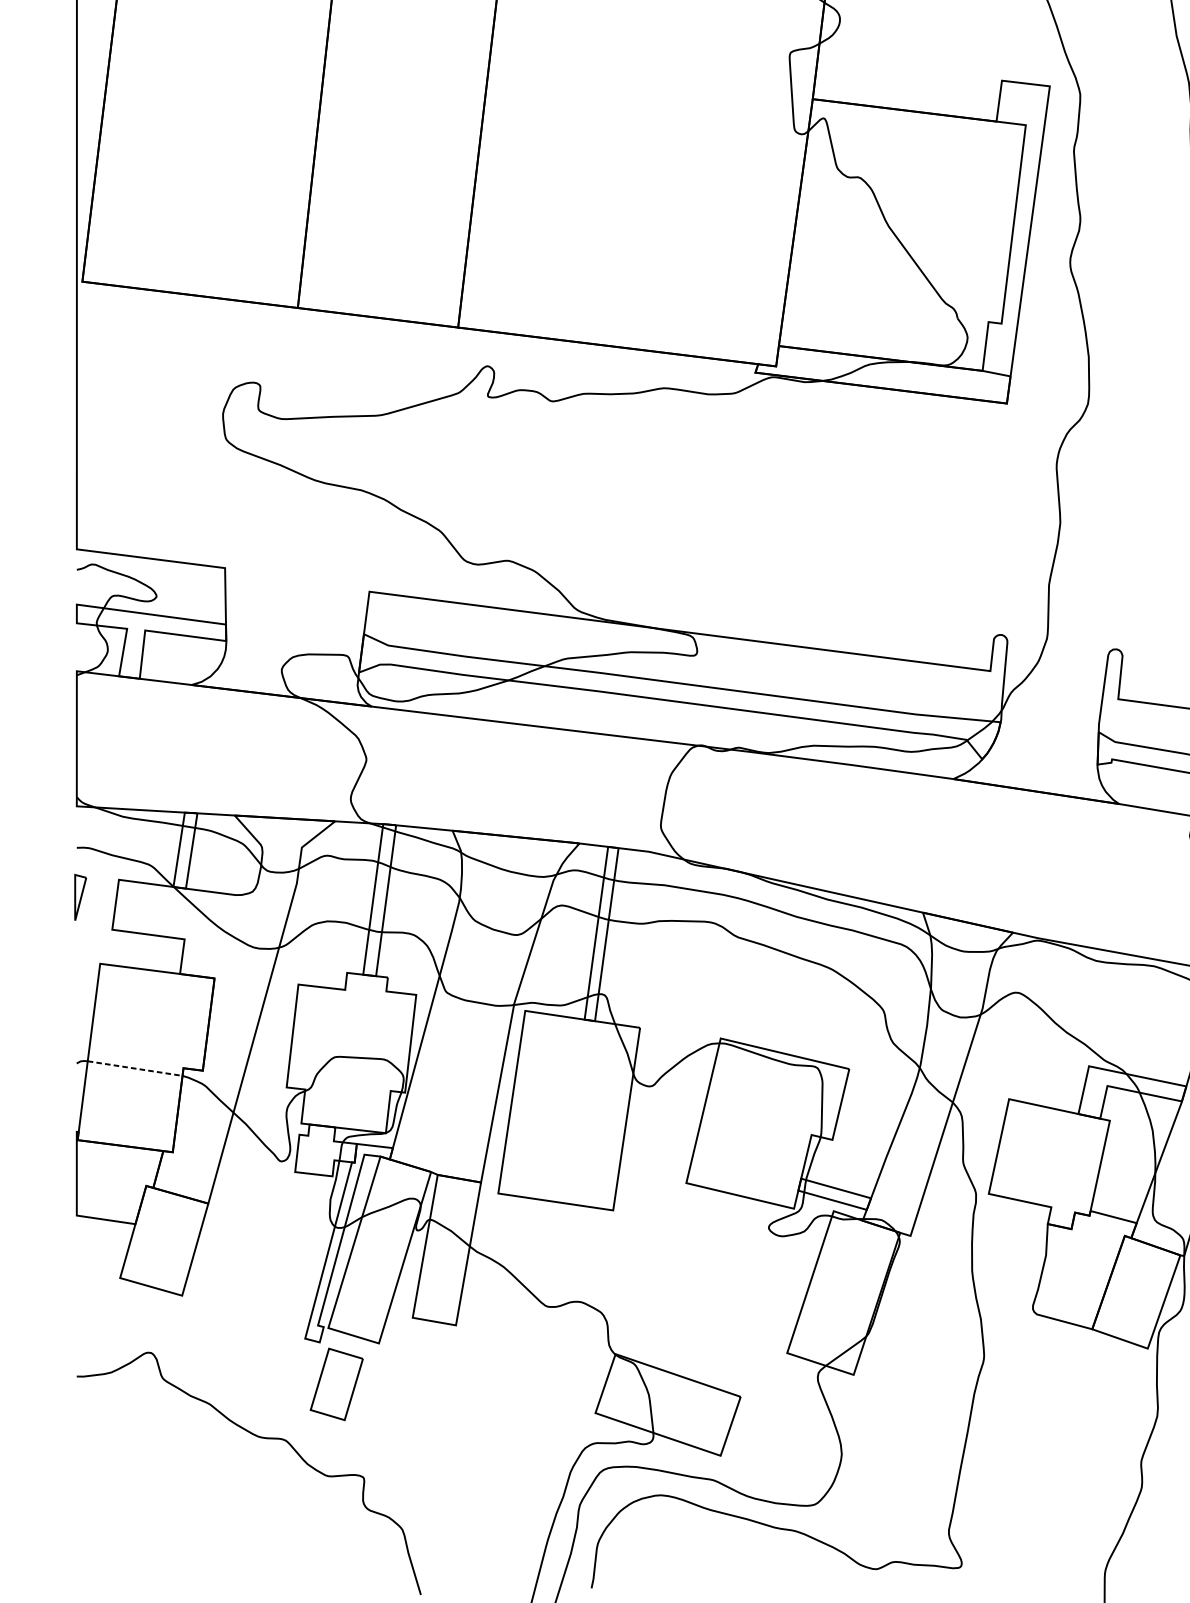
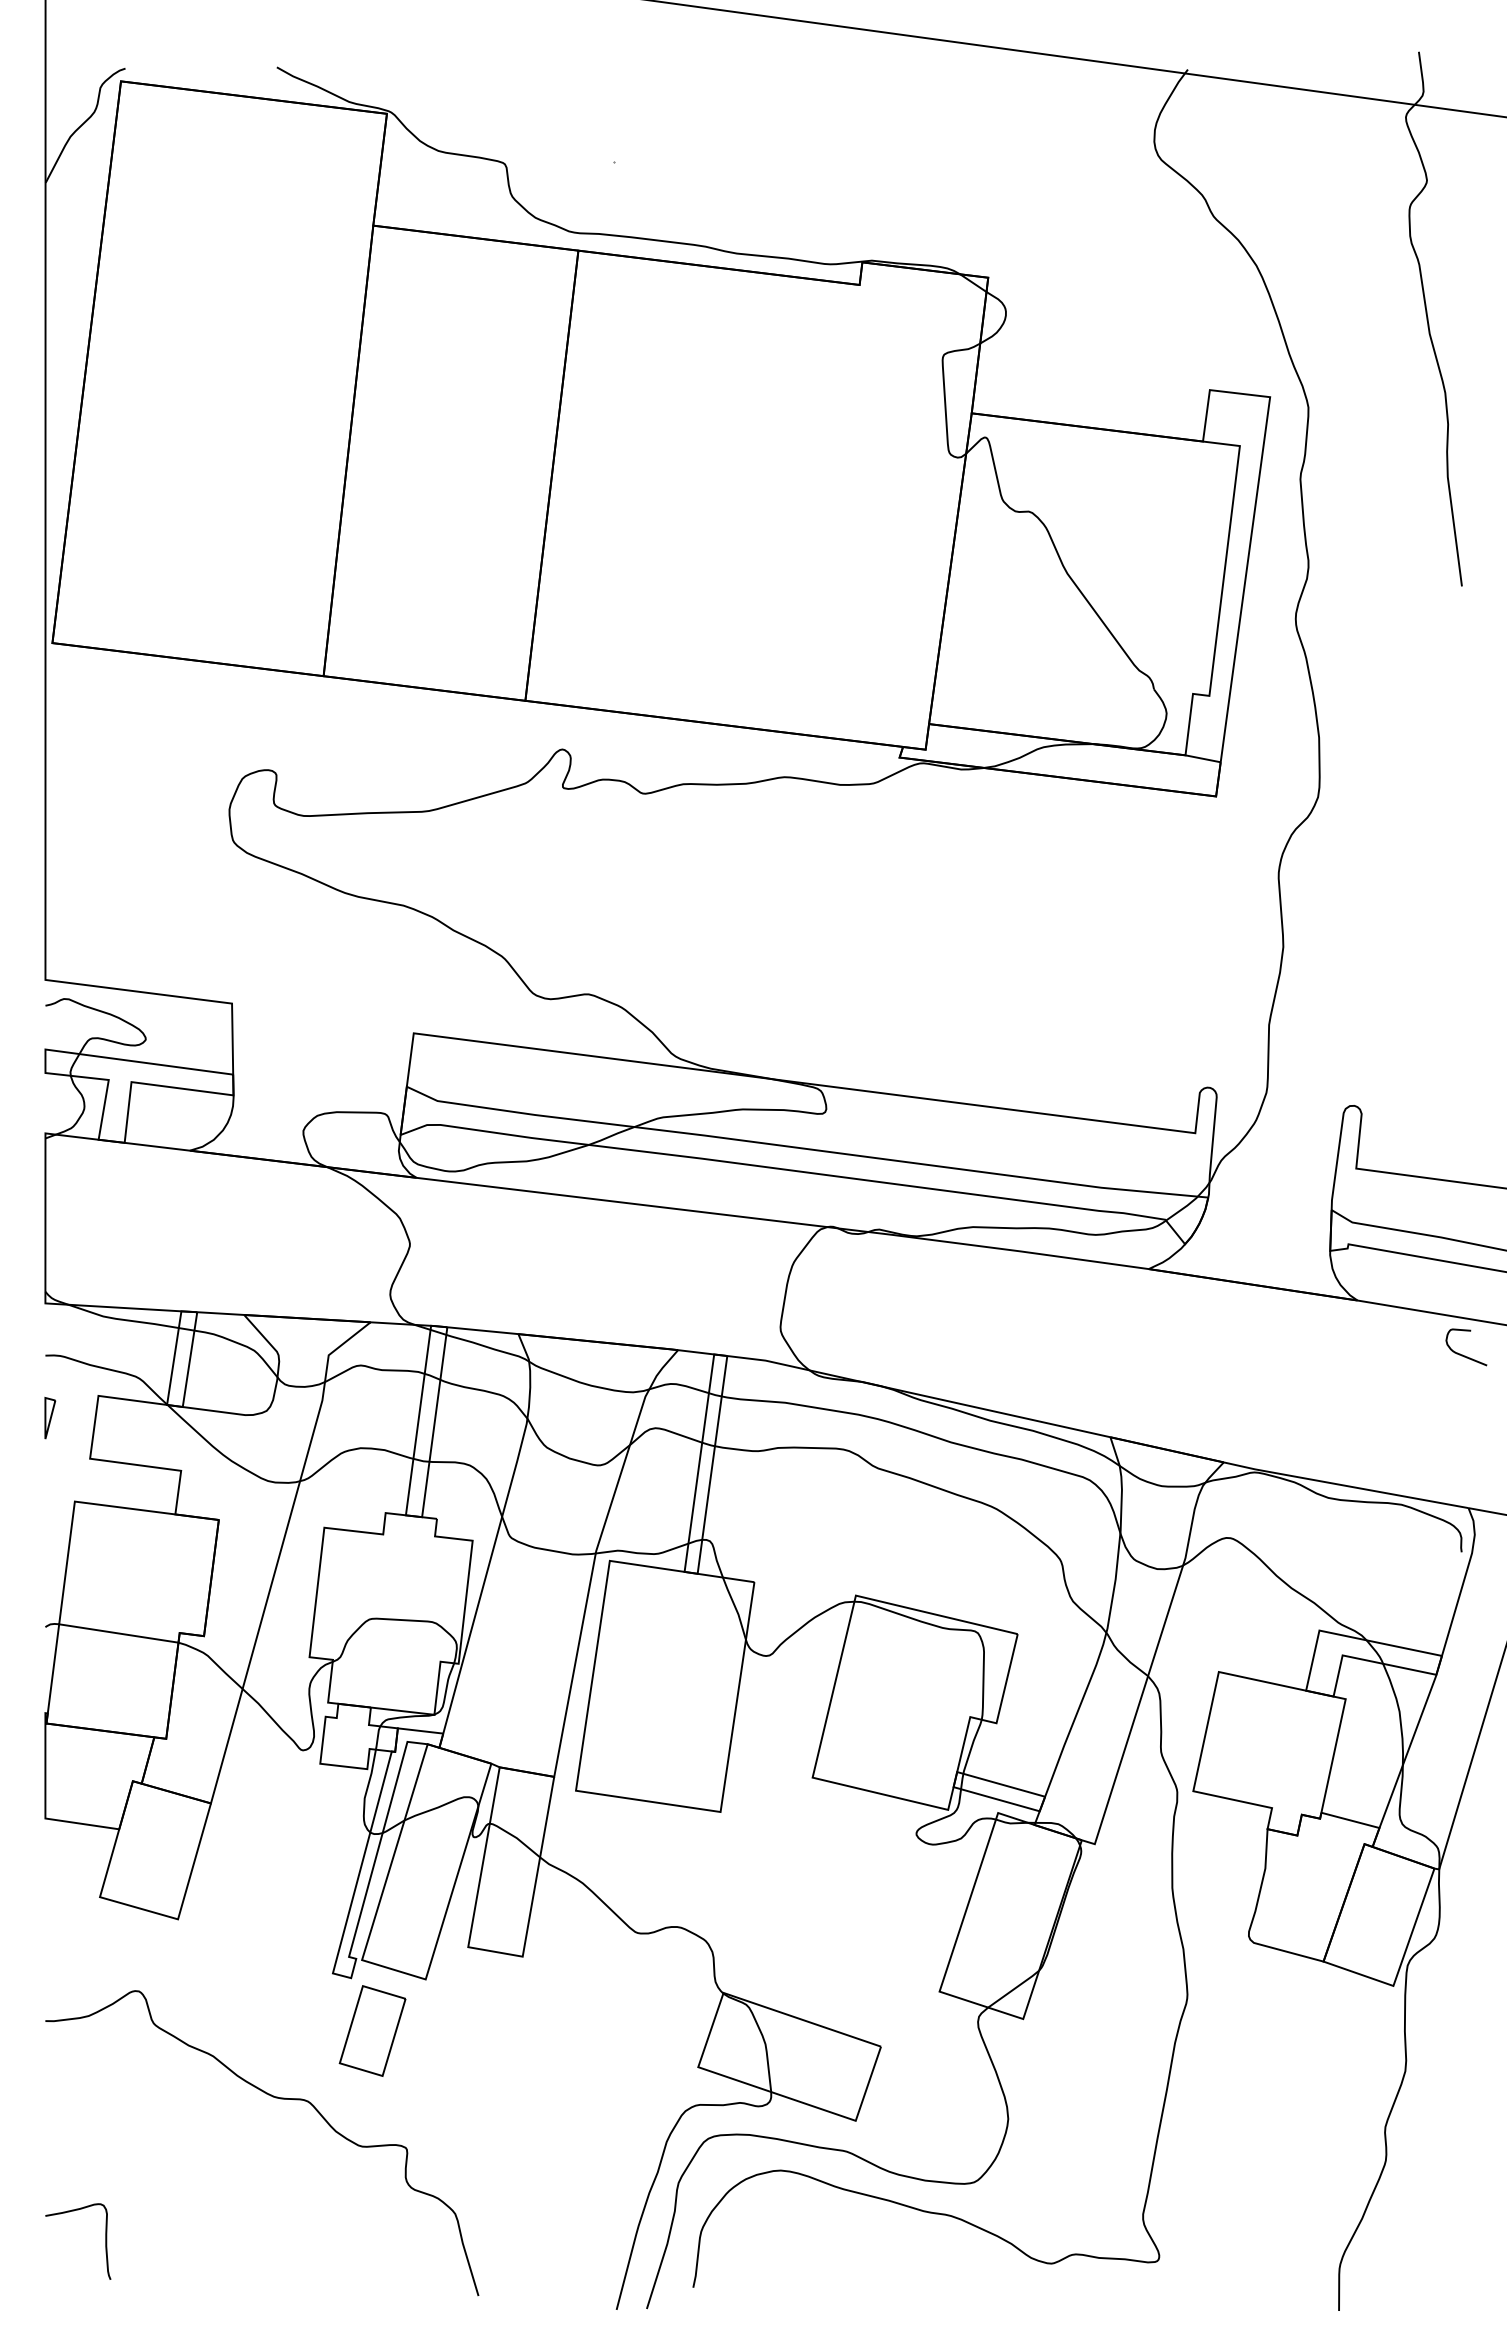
part: (80, 897) -> (50, 1418), size x0.71
line: (135, 1068) -> (119, 1633), dashed -> solid
curve: (124, 1551) -> (105, 2241), added

